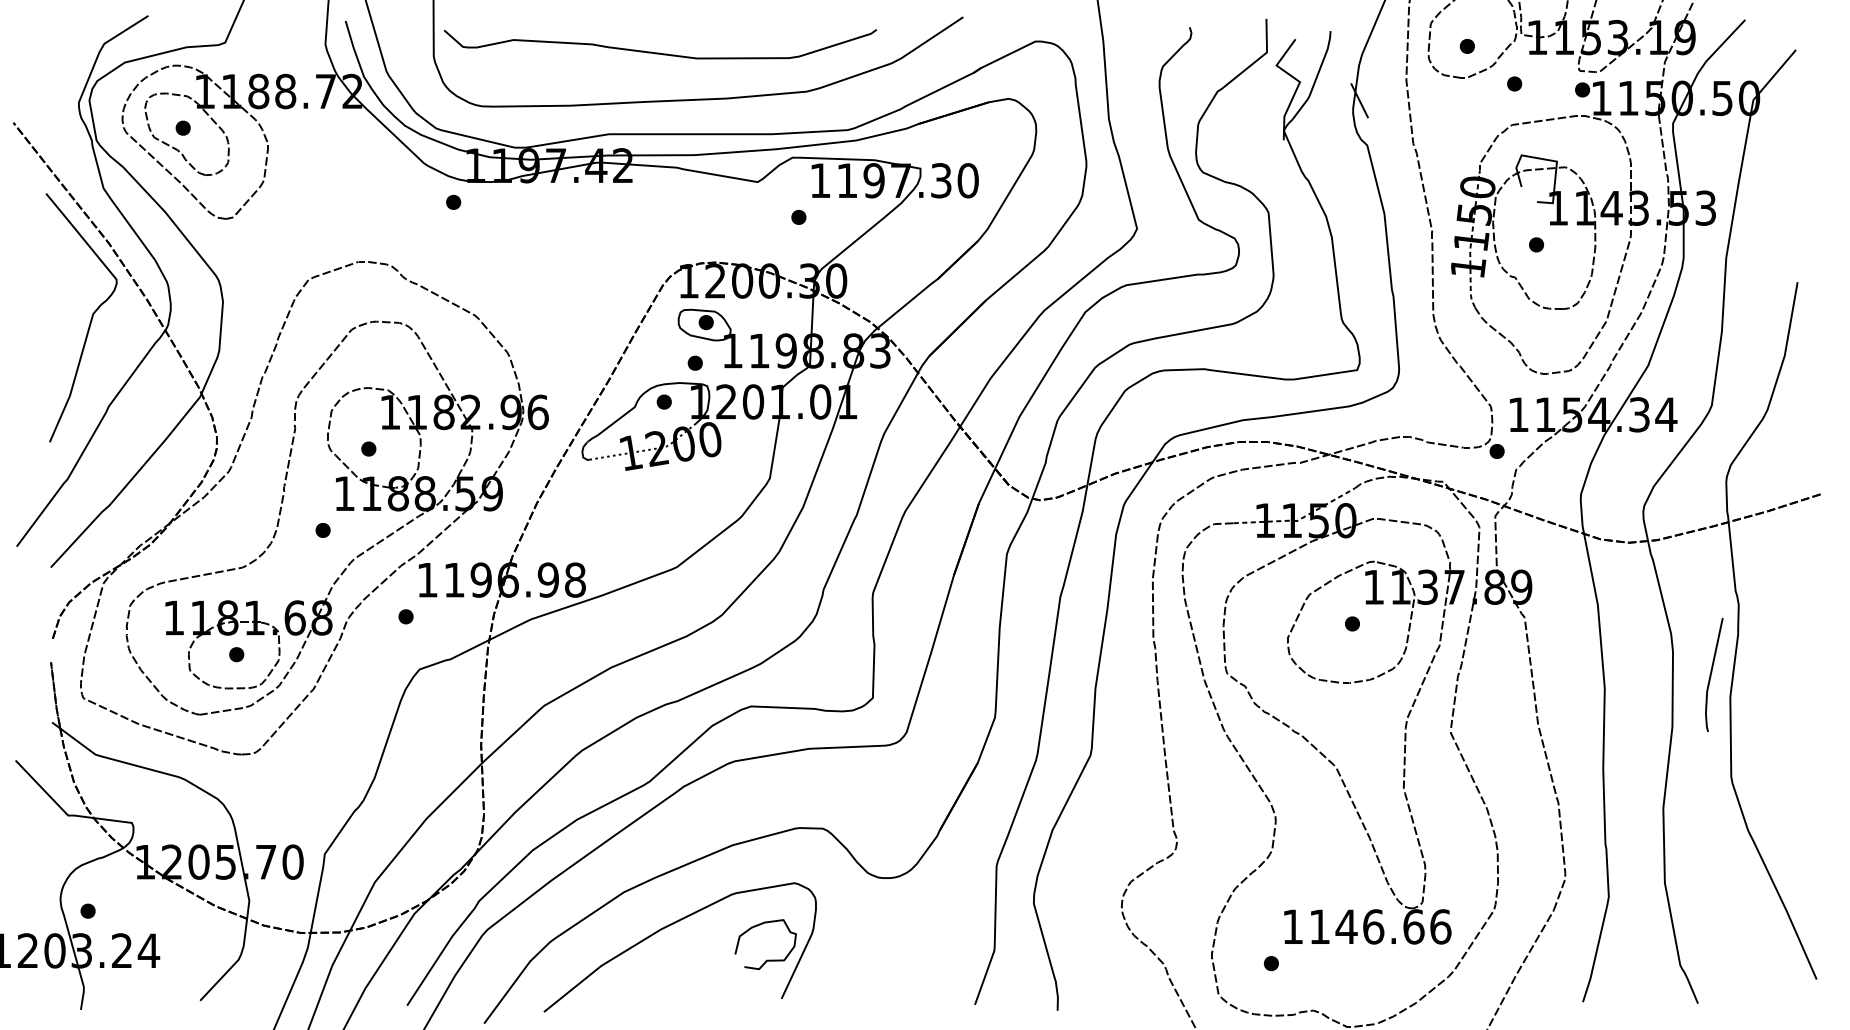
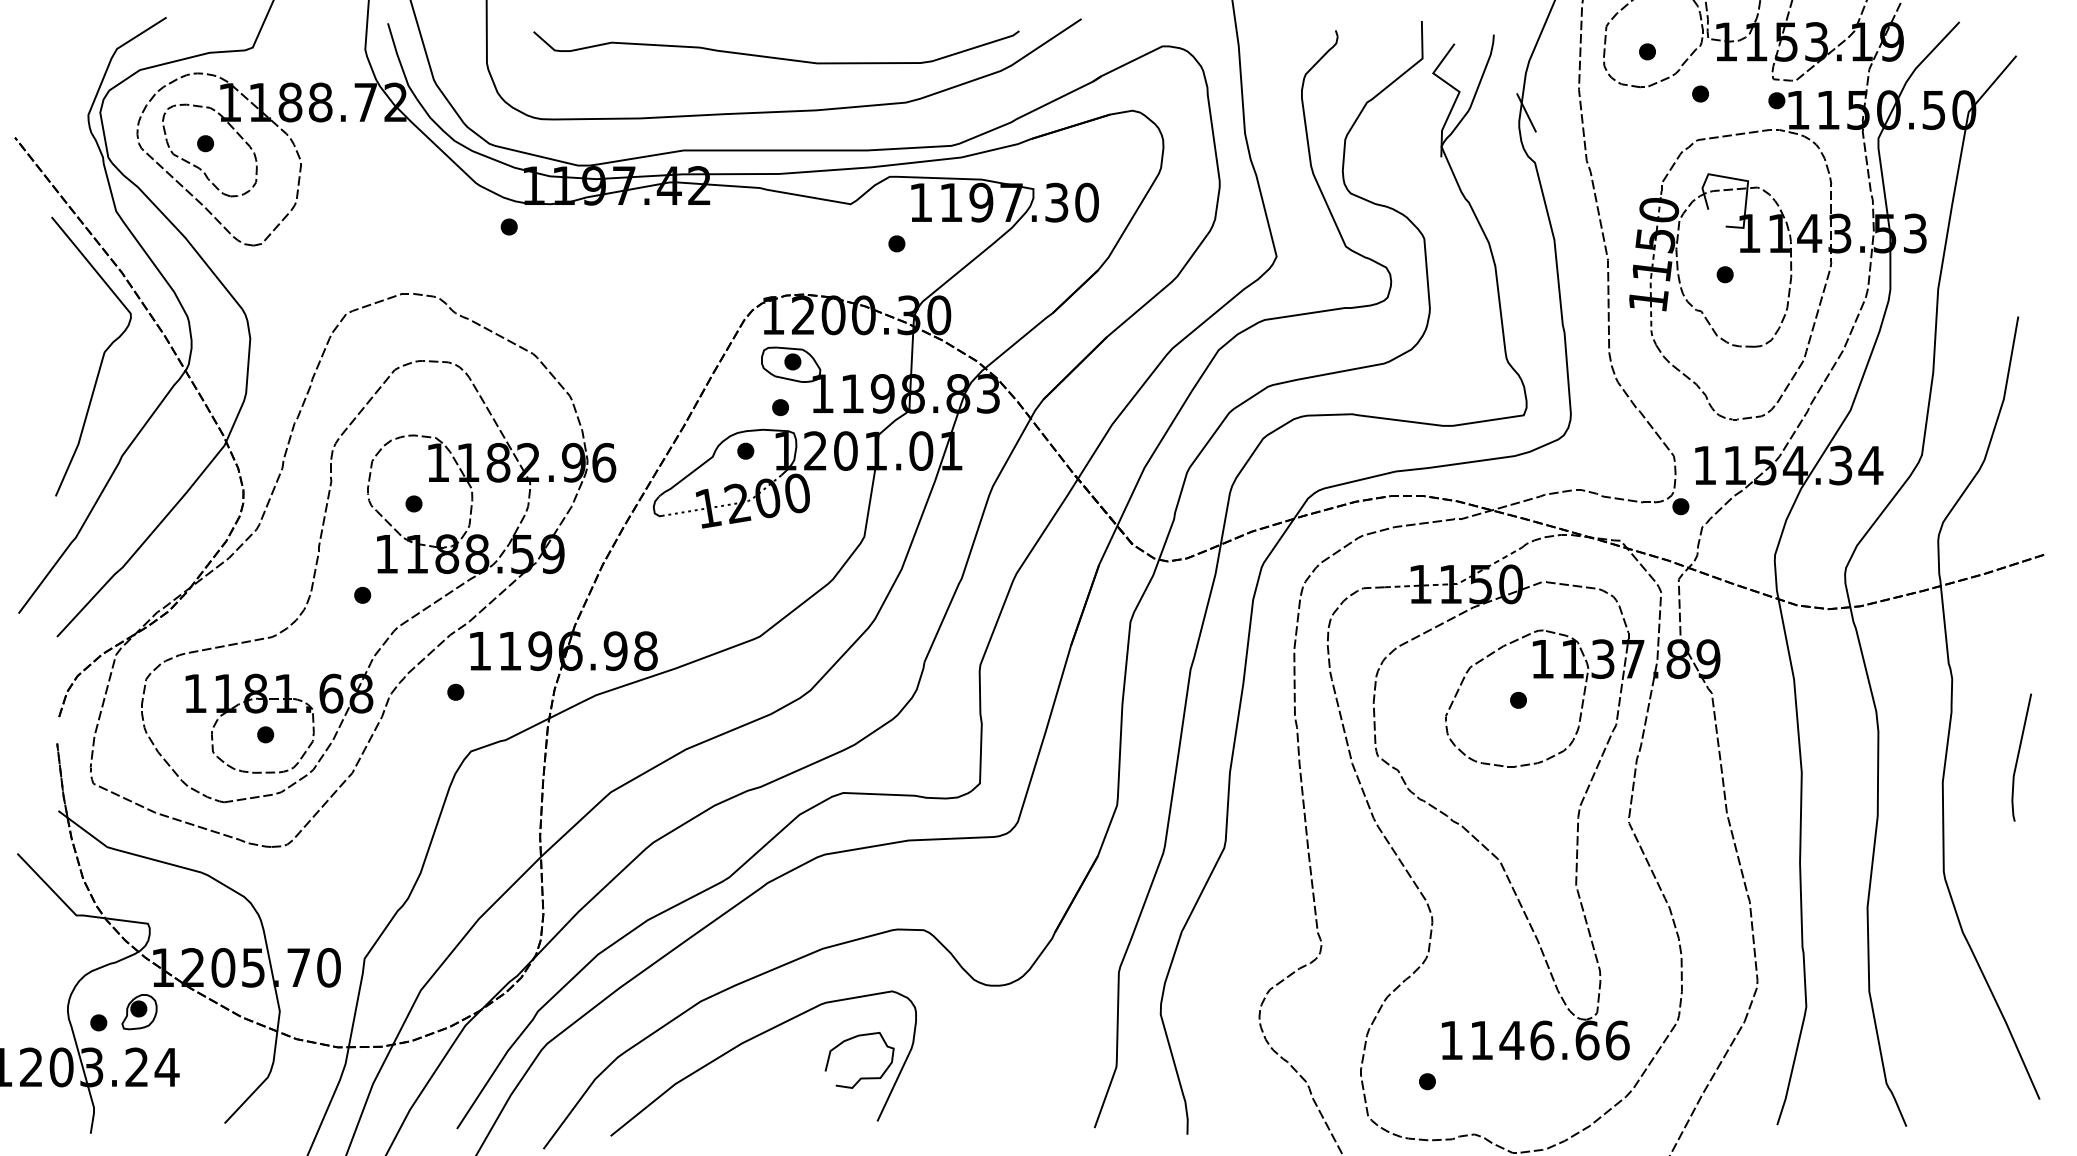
curve: (656, 52) -> (772, 56), moved
line: (1712, 673) -> (2019, 755), moved
part: (124, 901) -> (139, 1012), added

